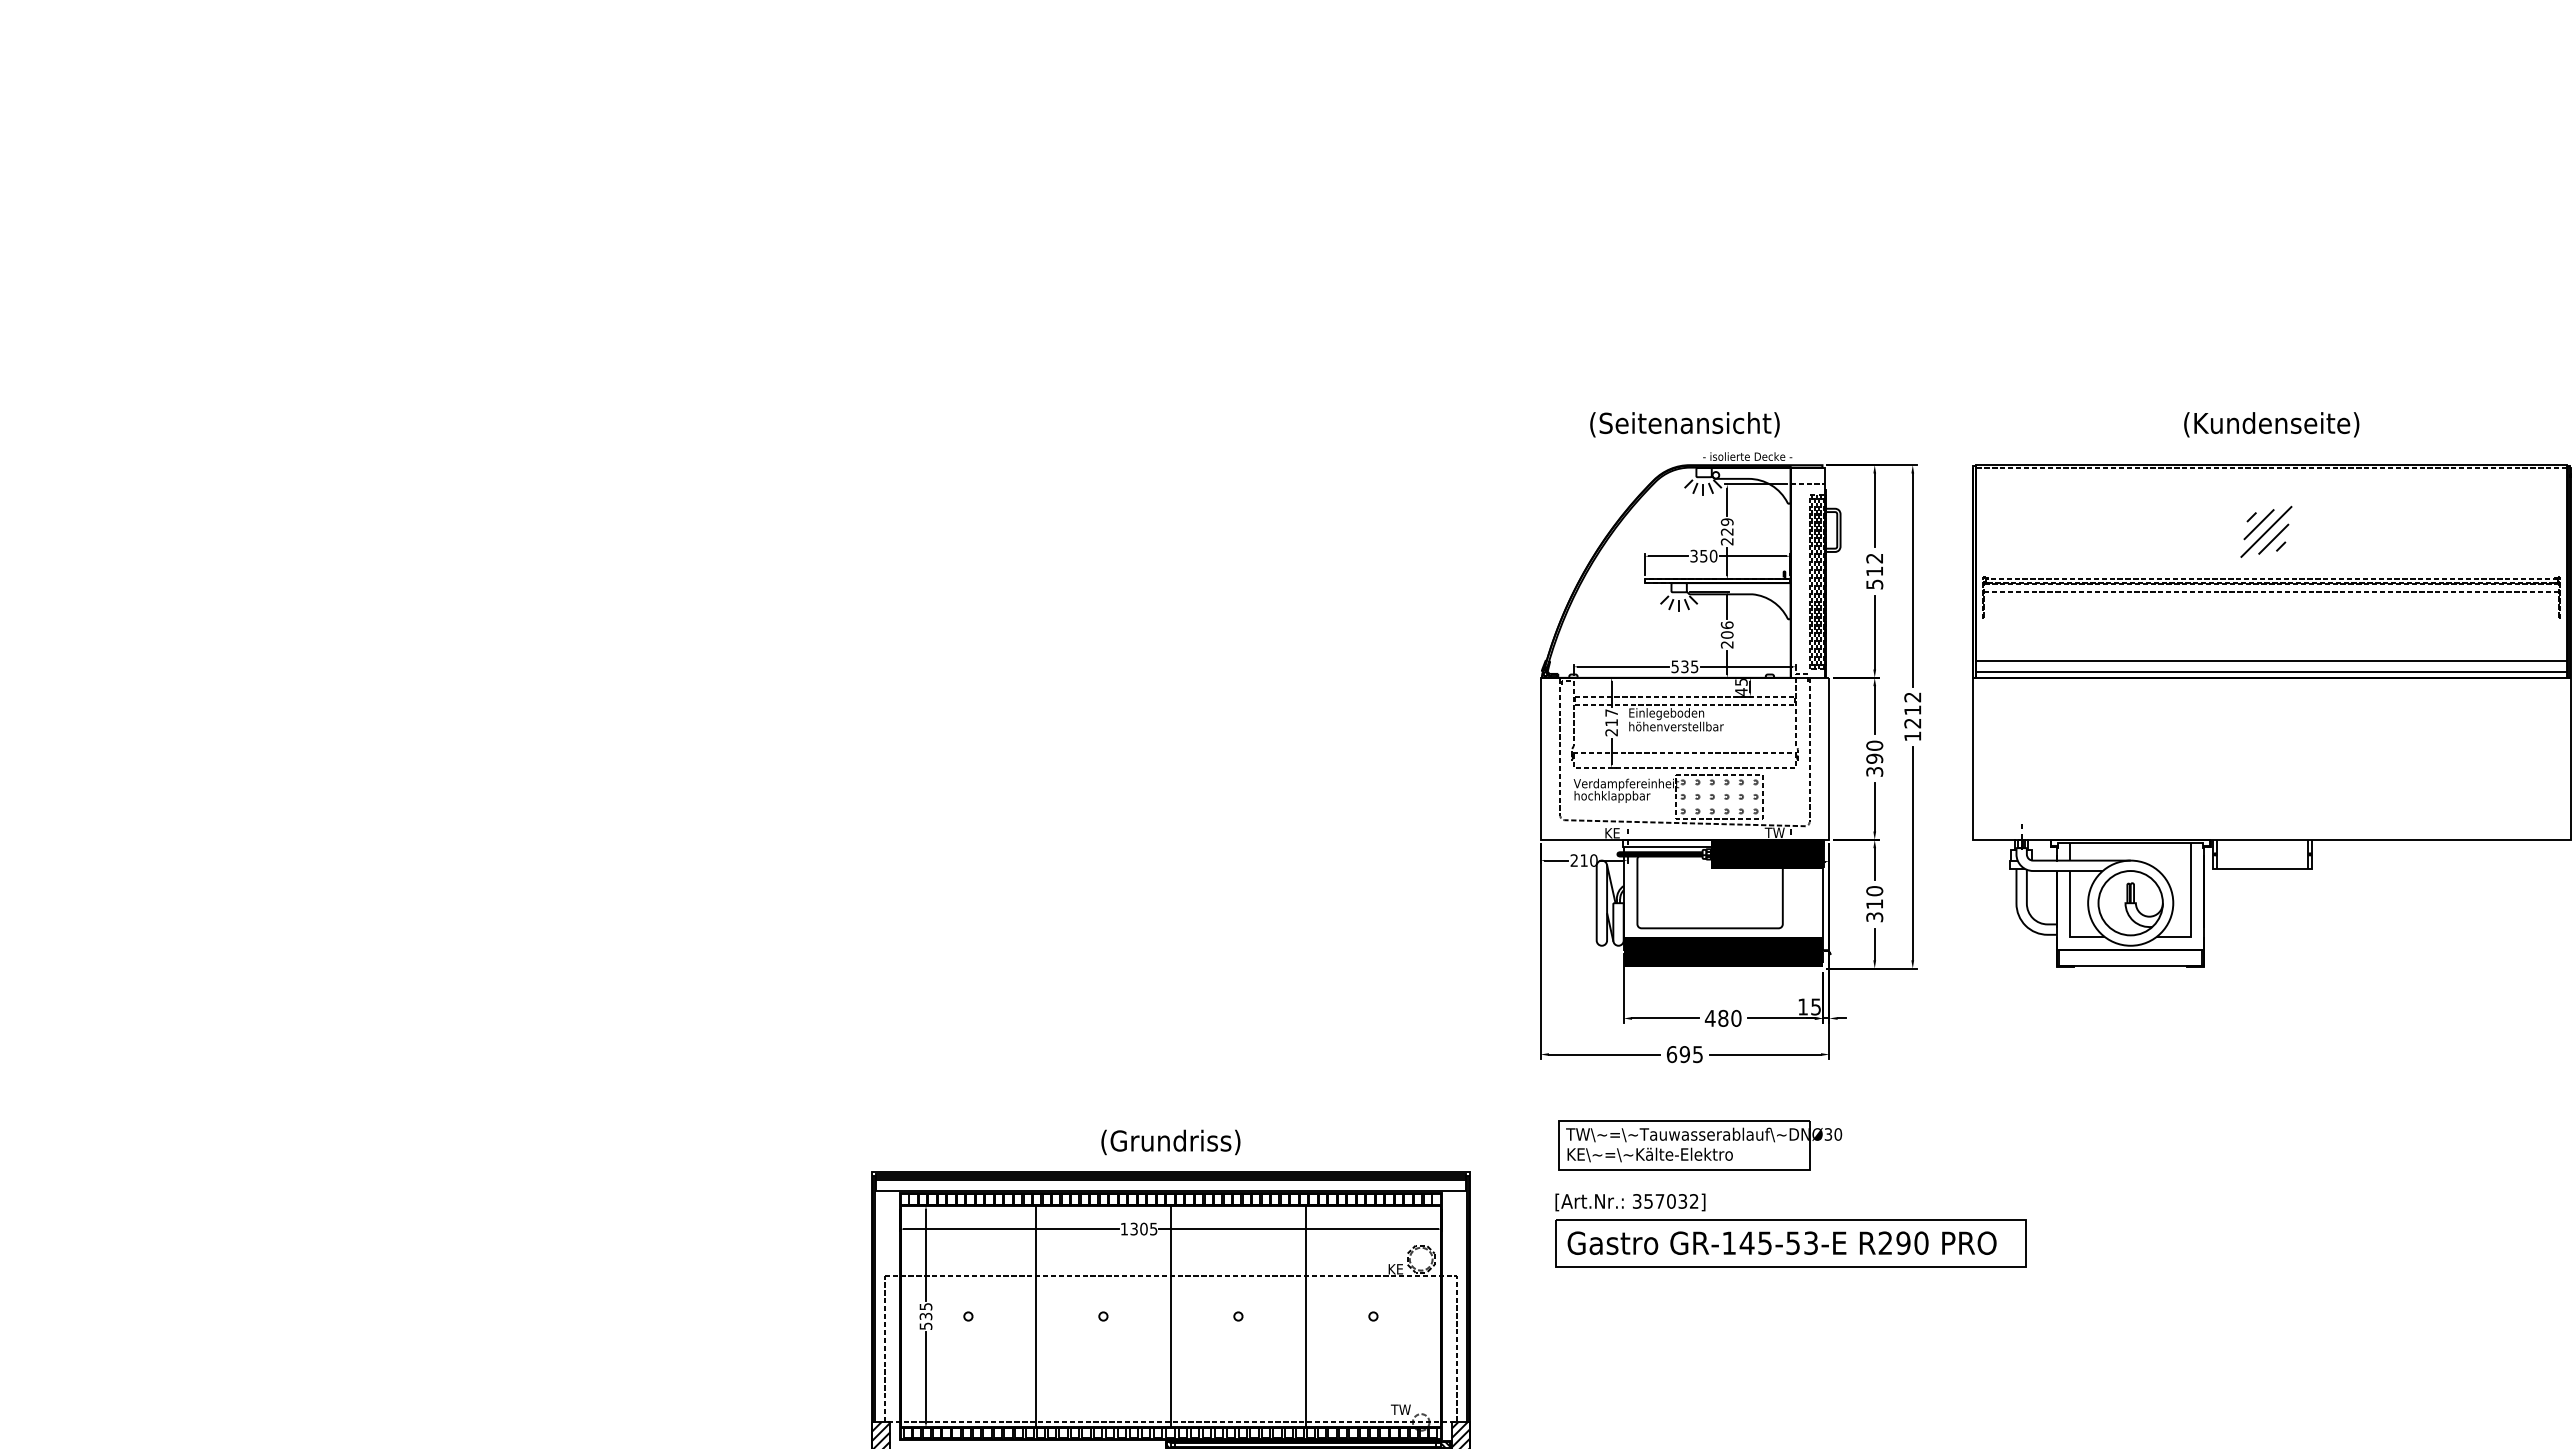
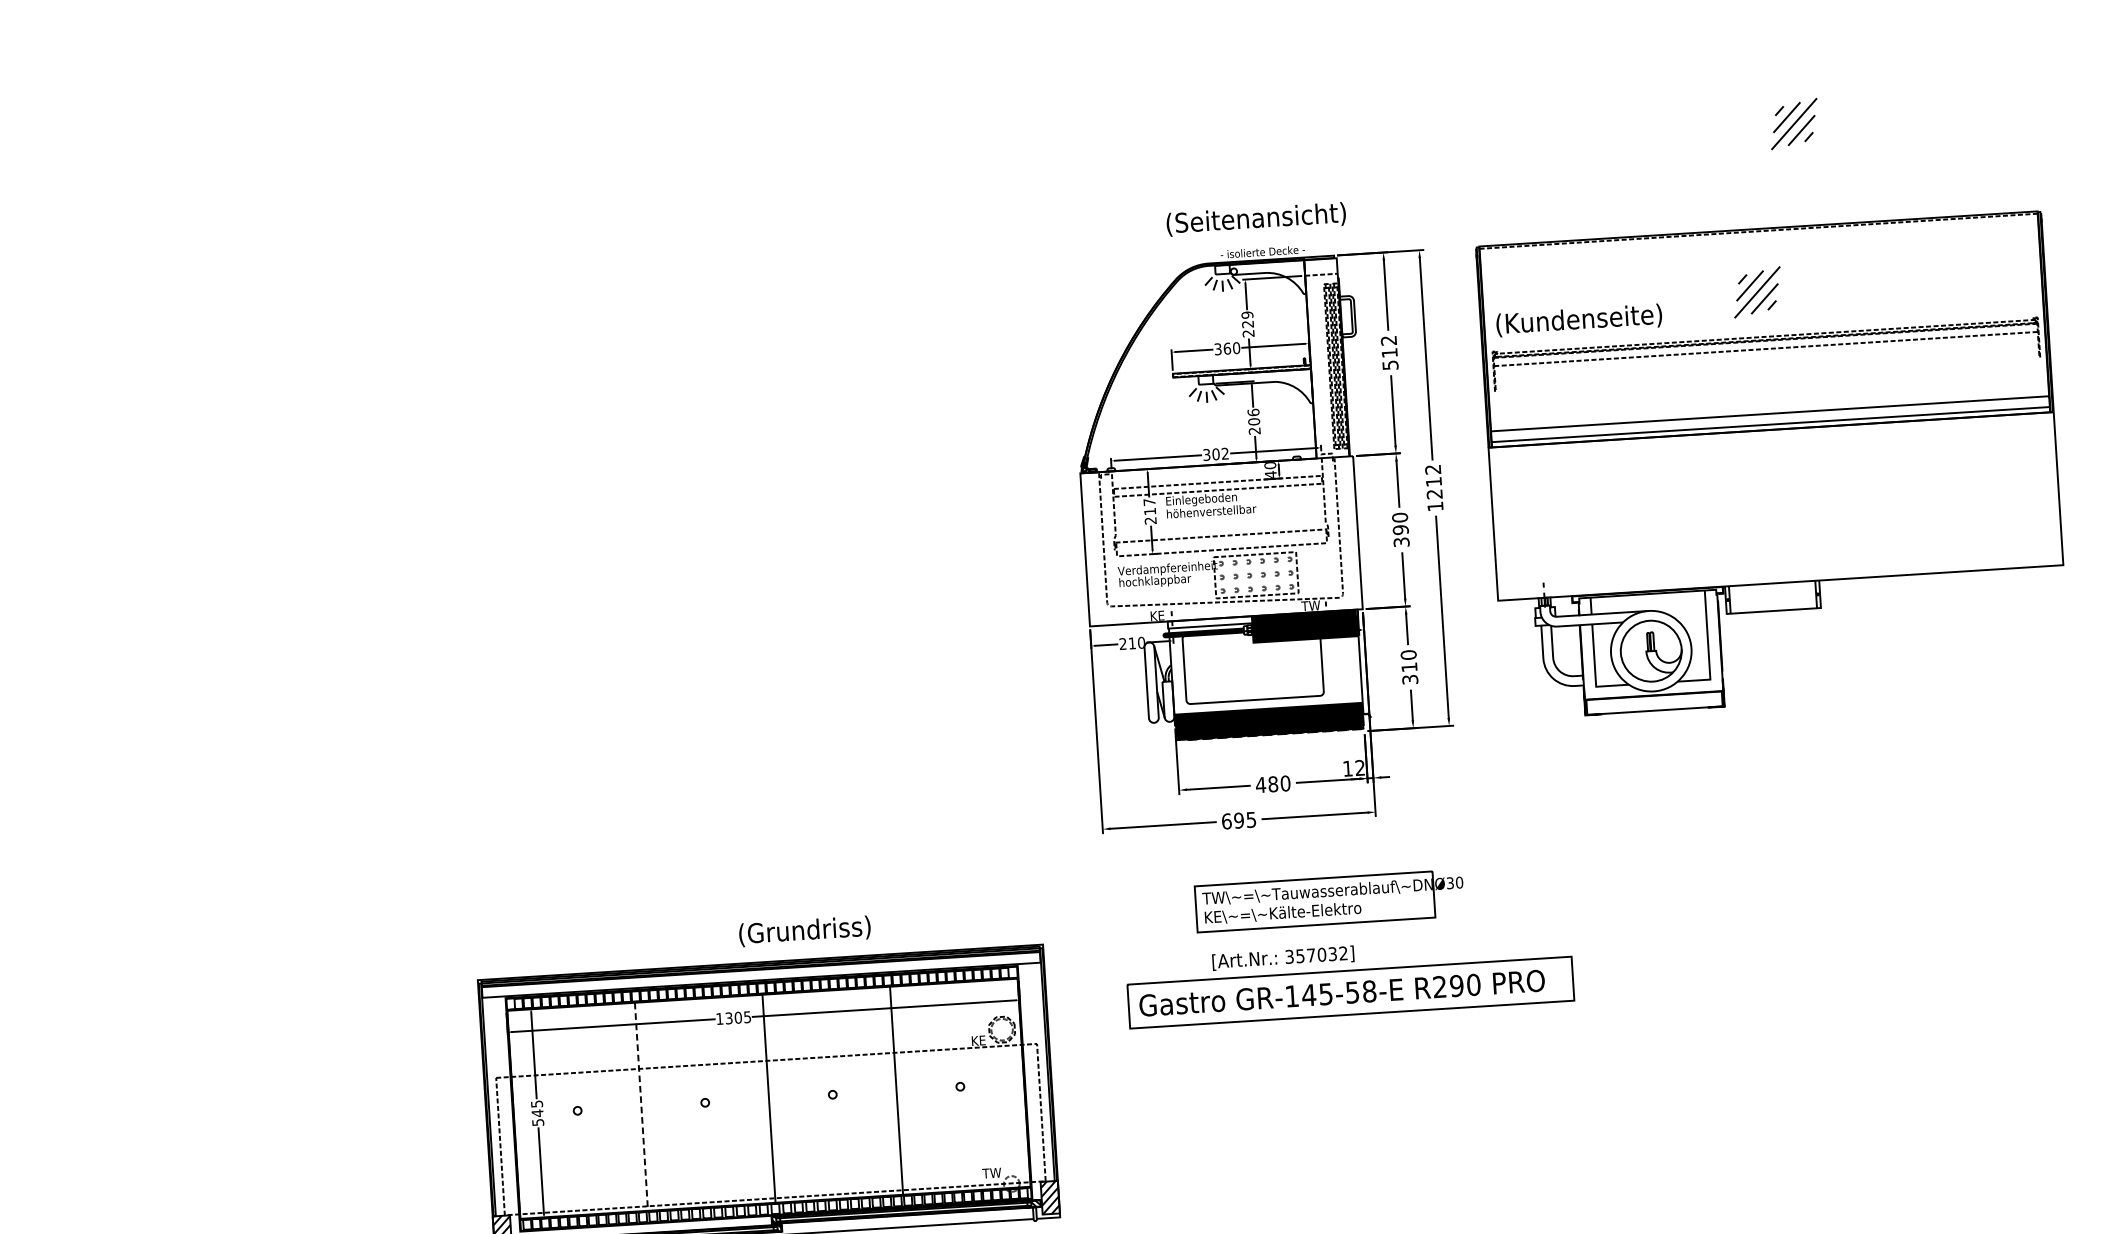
part: (2316, 356) -> (1794, 123), added
text: (1684, 424) -> (1255, 219), moved
text: (2271, 424) -> (1579, 320), moved
text: (1703, 555) -> (1226, 348), 350 -> 360
text: (1684, 666) -> (1215, 454), 535 -> 302
text: (1741, 682) -> (1270, 465), 45 -> 40
text: (1815, 1006) -> (1359, 767), 15 -> 12
text: (1170, 1142) -> (804, 931), moved
part: (1700, 1145) -> (1330, 901), moved
text: (1630, 1202) -> (1283, 958), moved
text: (1811, 1242) -> (1369, 990), GR-145-53-E -> GR-145-58-E
text: (925, 1316) -> (537, 1113), 535 -> 545
line: (1035, 1317) -> (641, 1107), solid -> dashed

